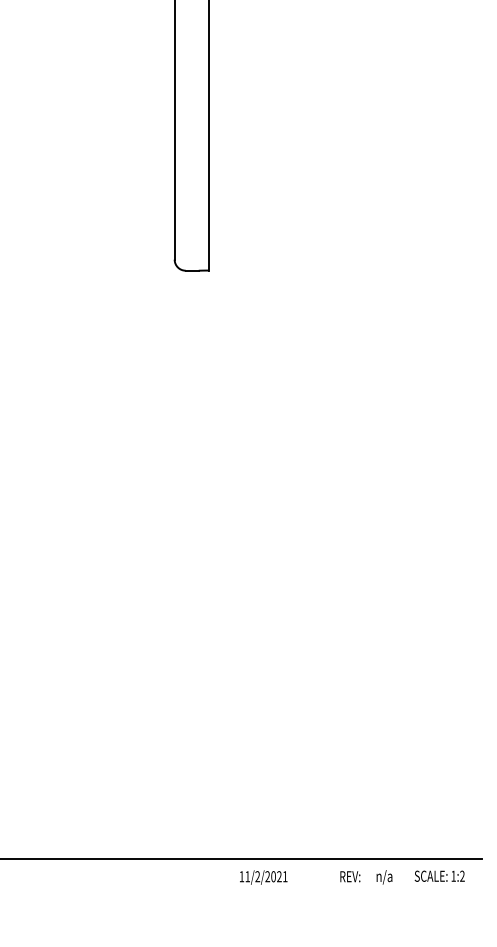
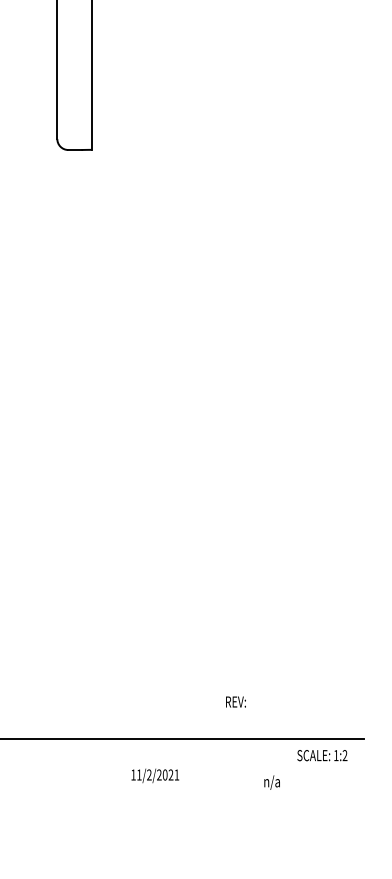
text: (350, 876) -> (236, 701), moved
text: (263, 877) -> (155, 775), moved
text: (384, 877) -> (272, 782), moved

